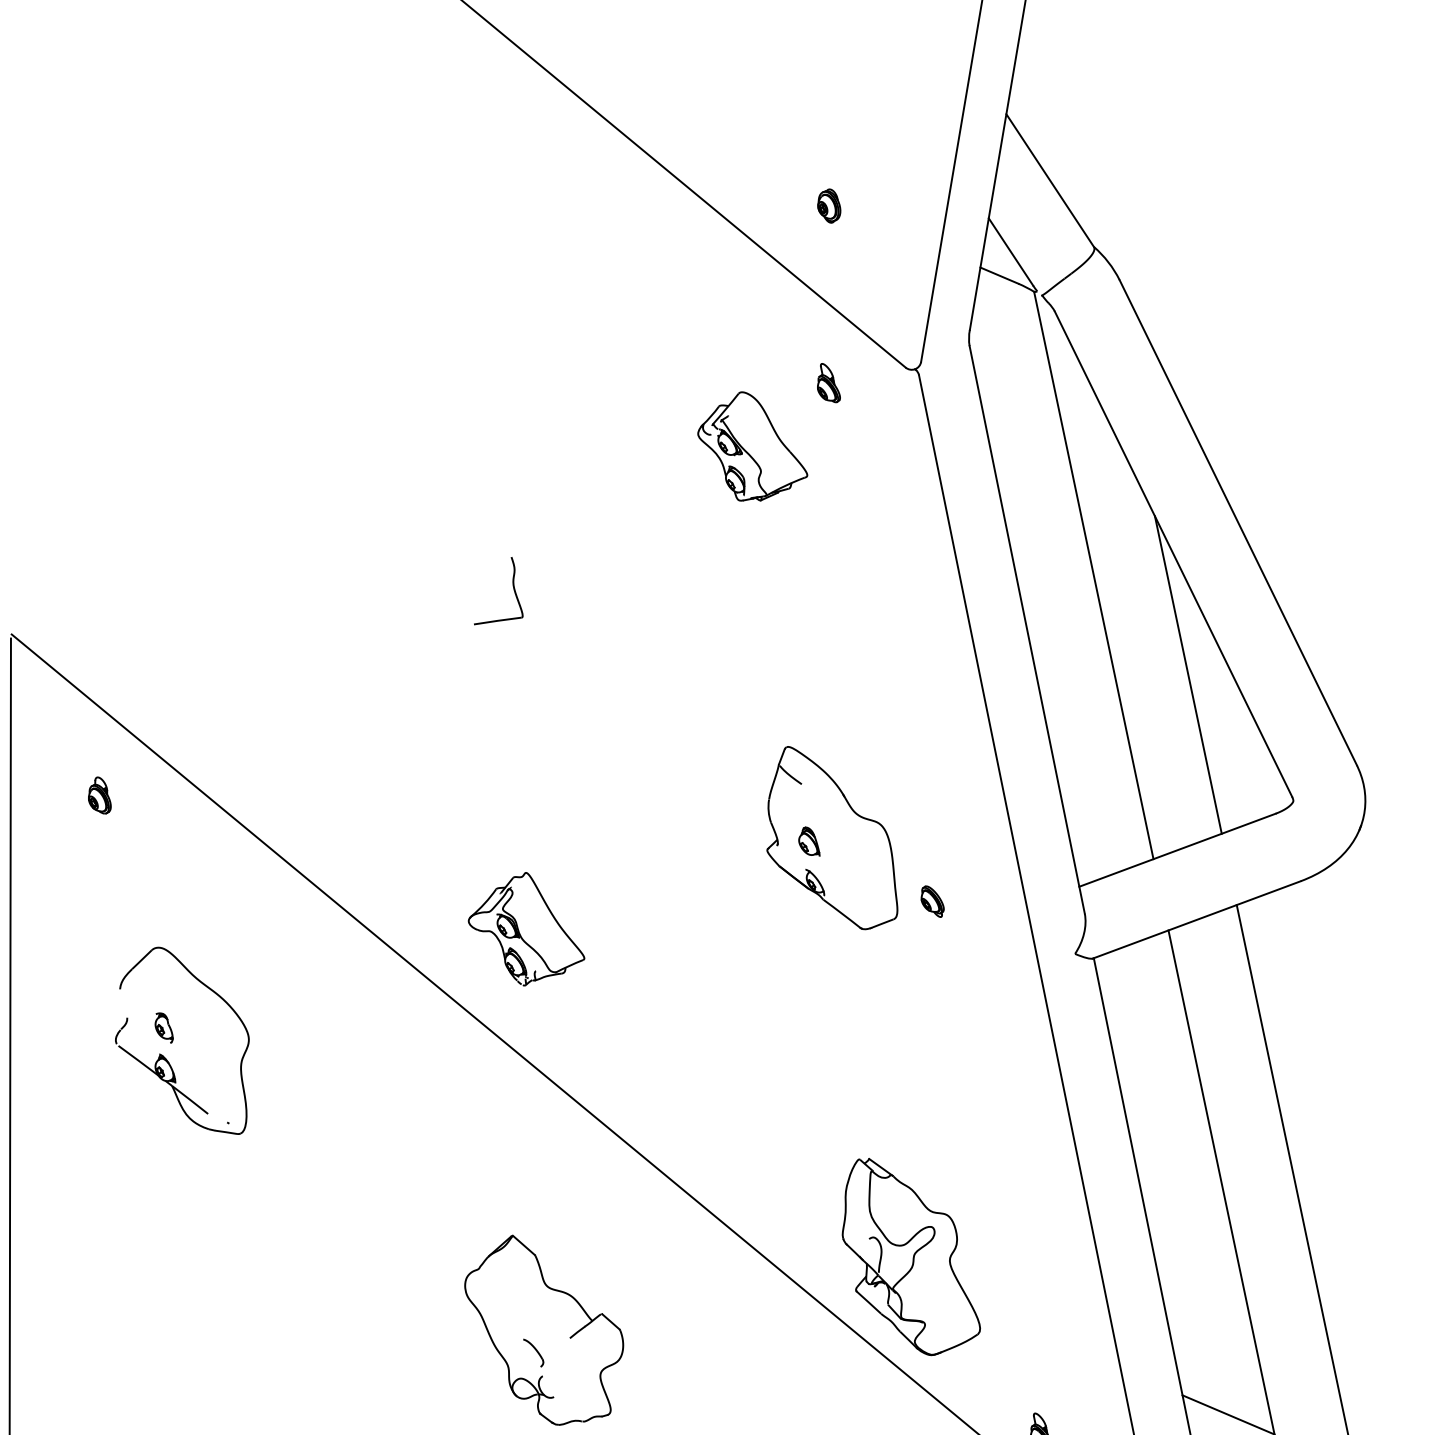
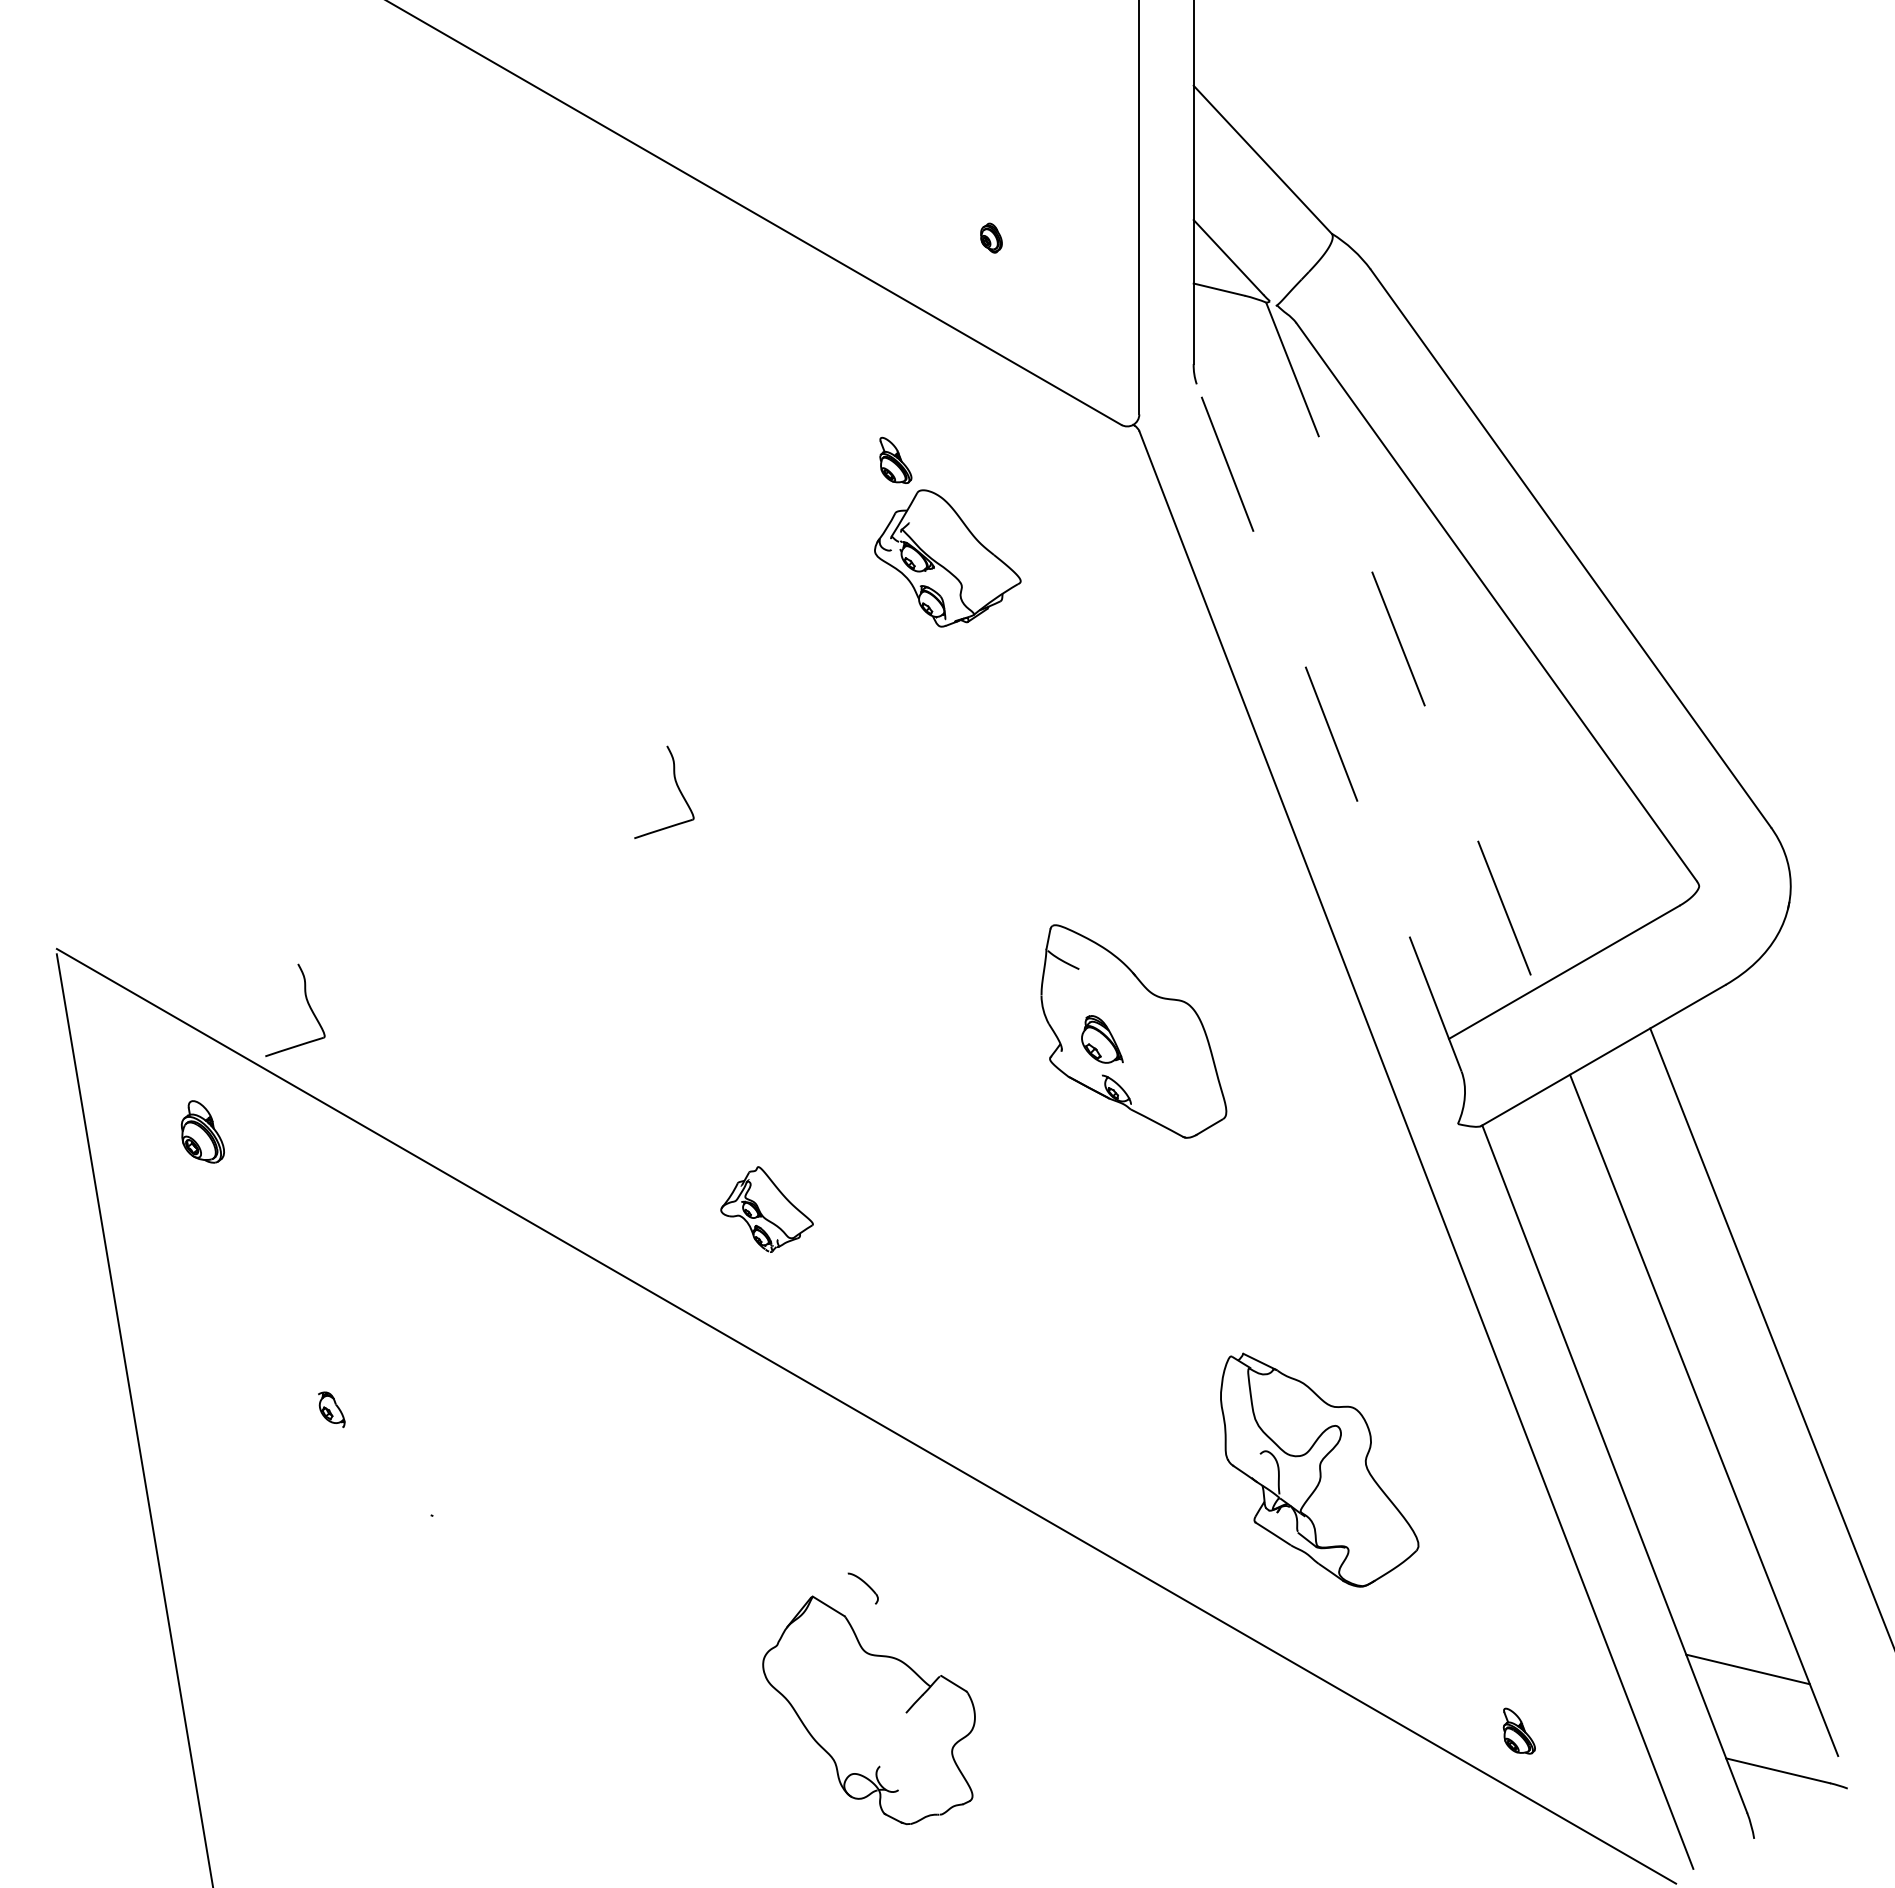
part: (829, 205) -> (991, 237), size x0.7
part: (830, 382) -> (895, 459), moved
line: (1094, 575) -> (1401, 645), solid -> dashed
line: (1027, 629) -> (1329, 727), solid -> dashed
line: (1188, 675) -> (1540, 750), removed
part: (198, 710) -> (307, 1004), added
part: (100, 795) -> (202, 1131), size x1.4
part: (809, 840) -> (1101, 1038), size x1.4
part: (932, 901) -> (1267, 1088), removed
part: (527, 929) -> (766, 1209), size x0.6
part: (166, 1059) -> (341, 1448), removed
part: (913, 1258) -> (1319, 1469), moved
part: (532, 1353) -> (862, 1588), moved

